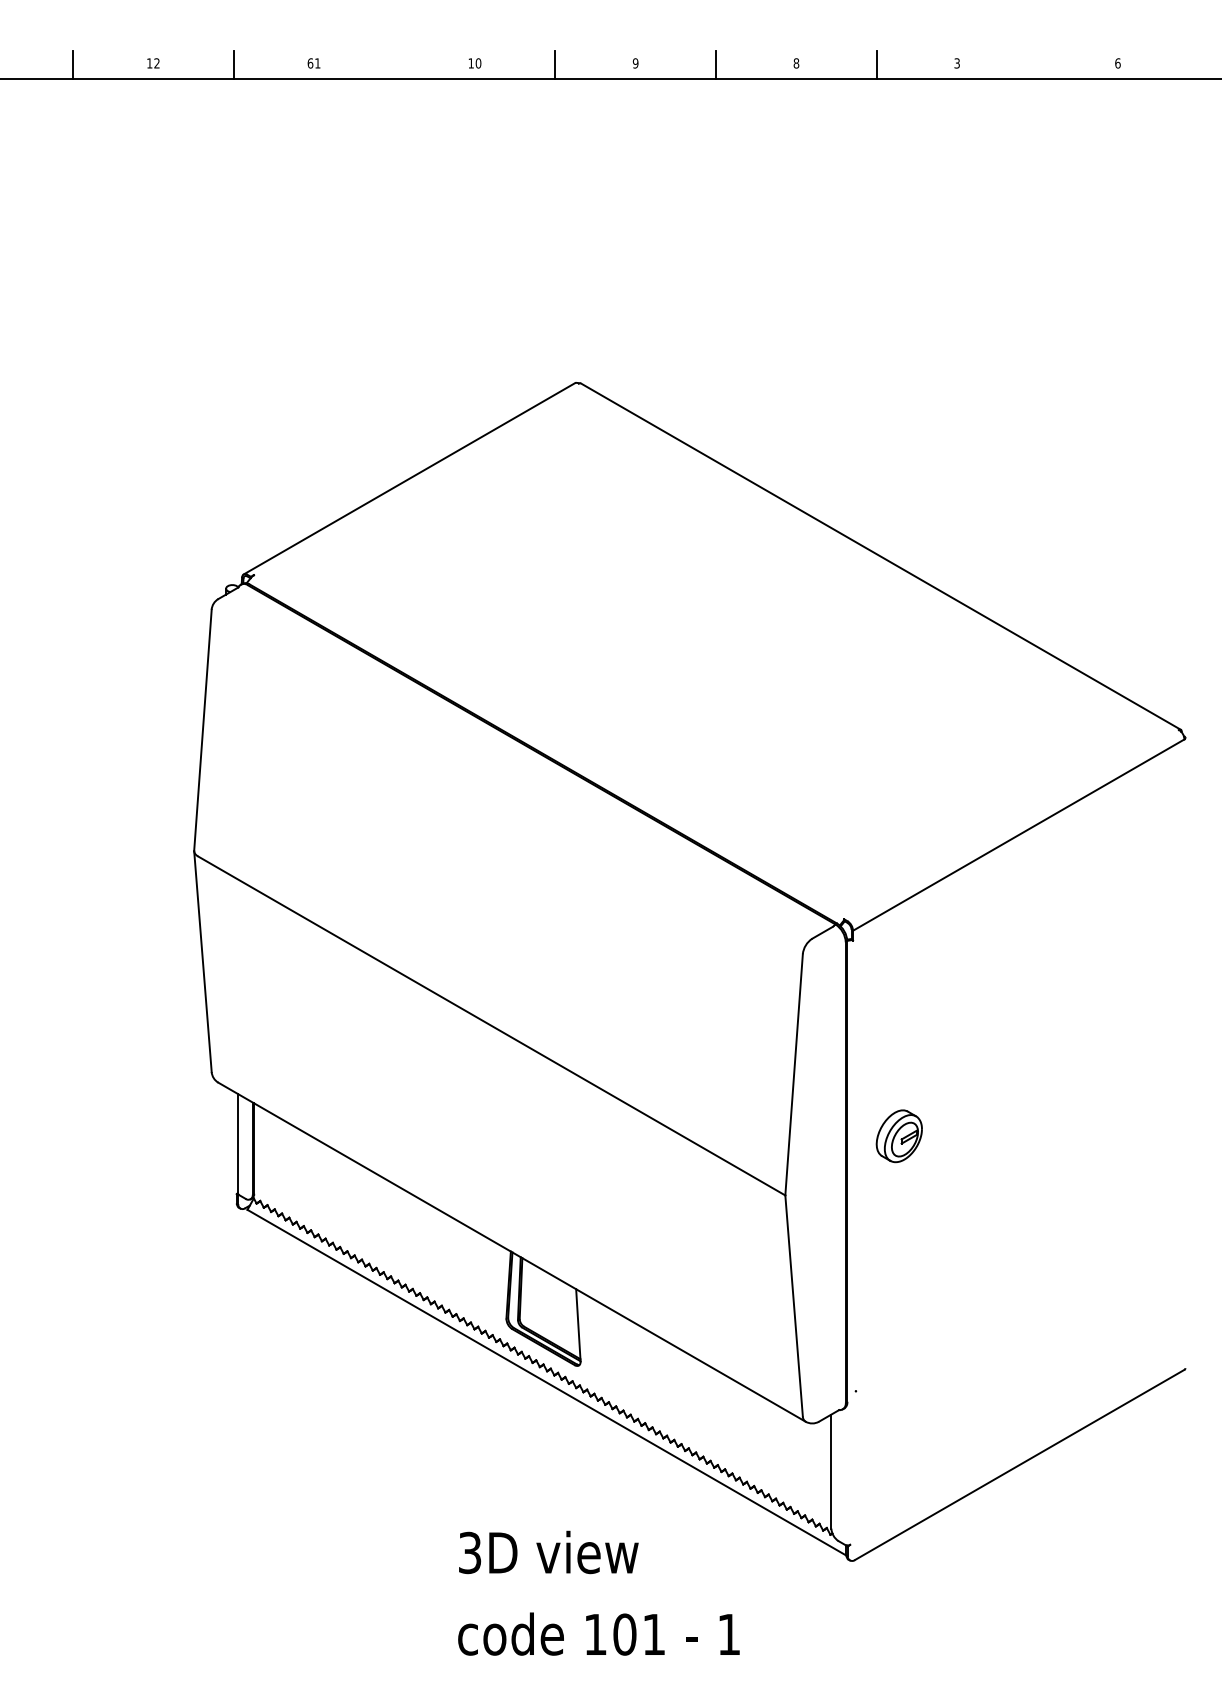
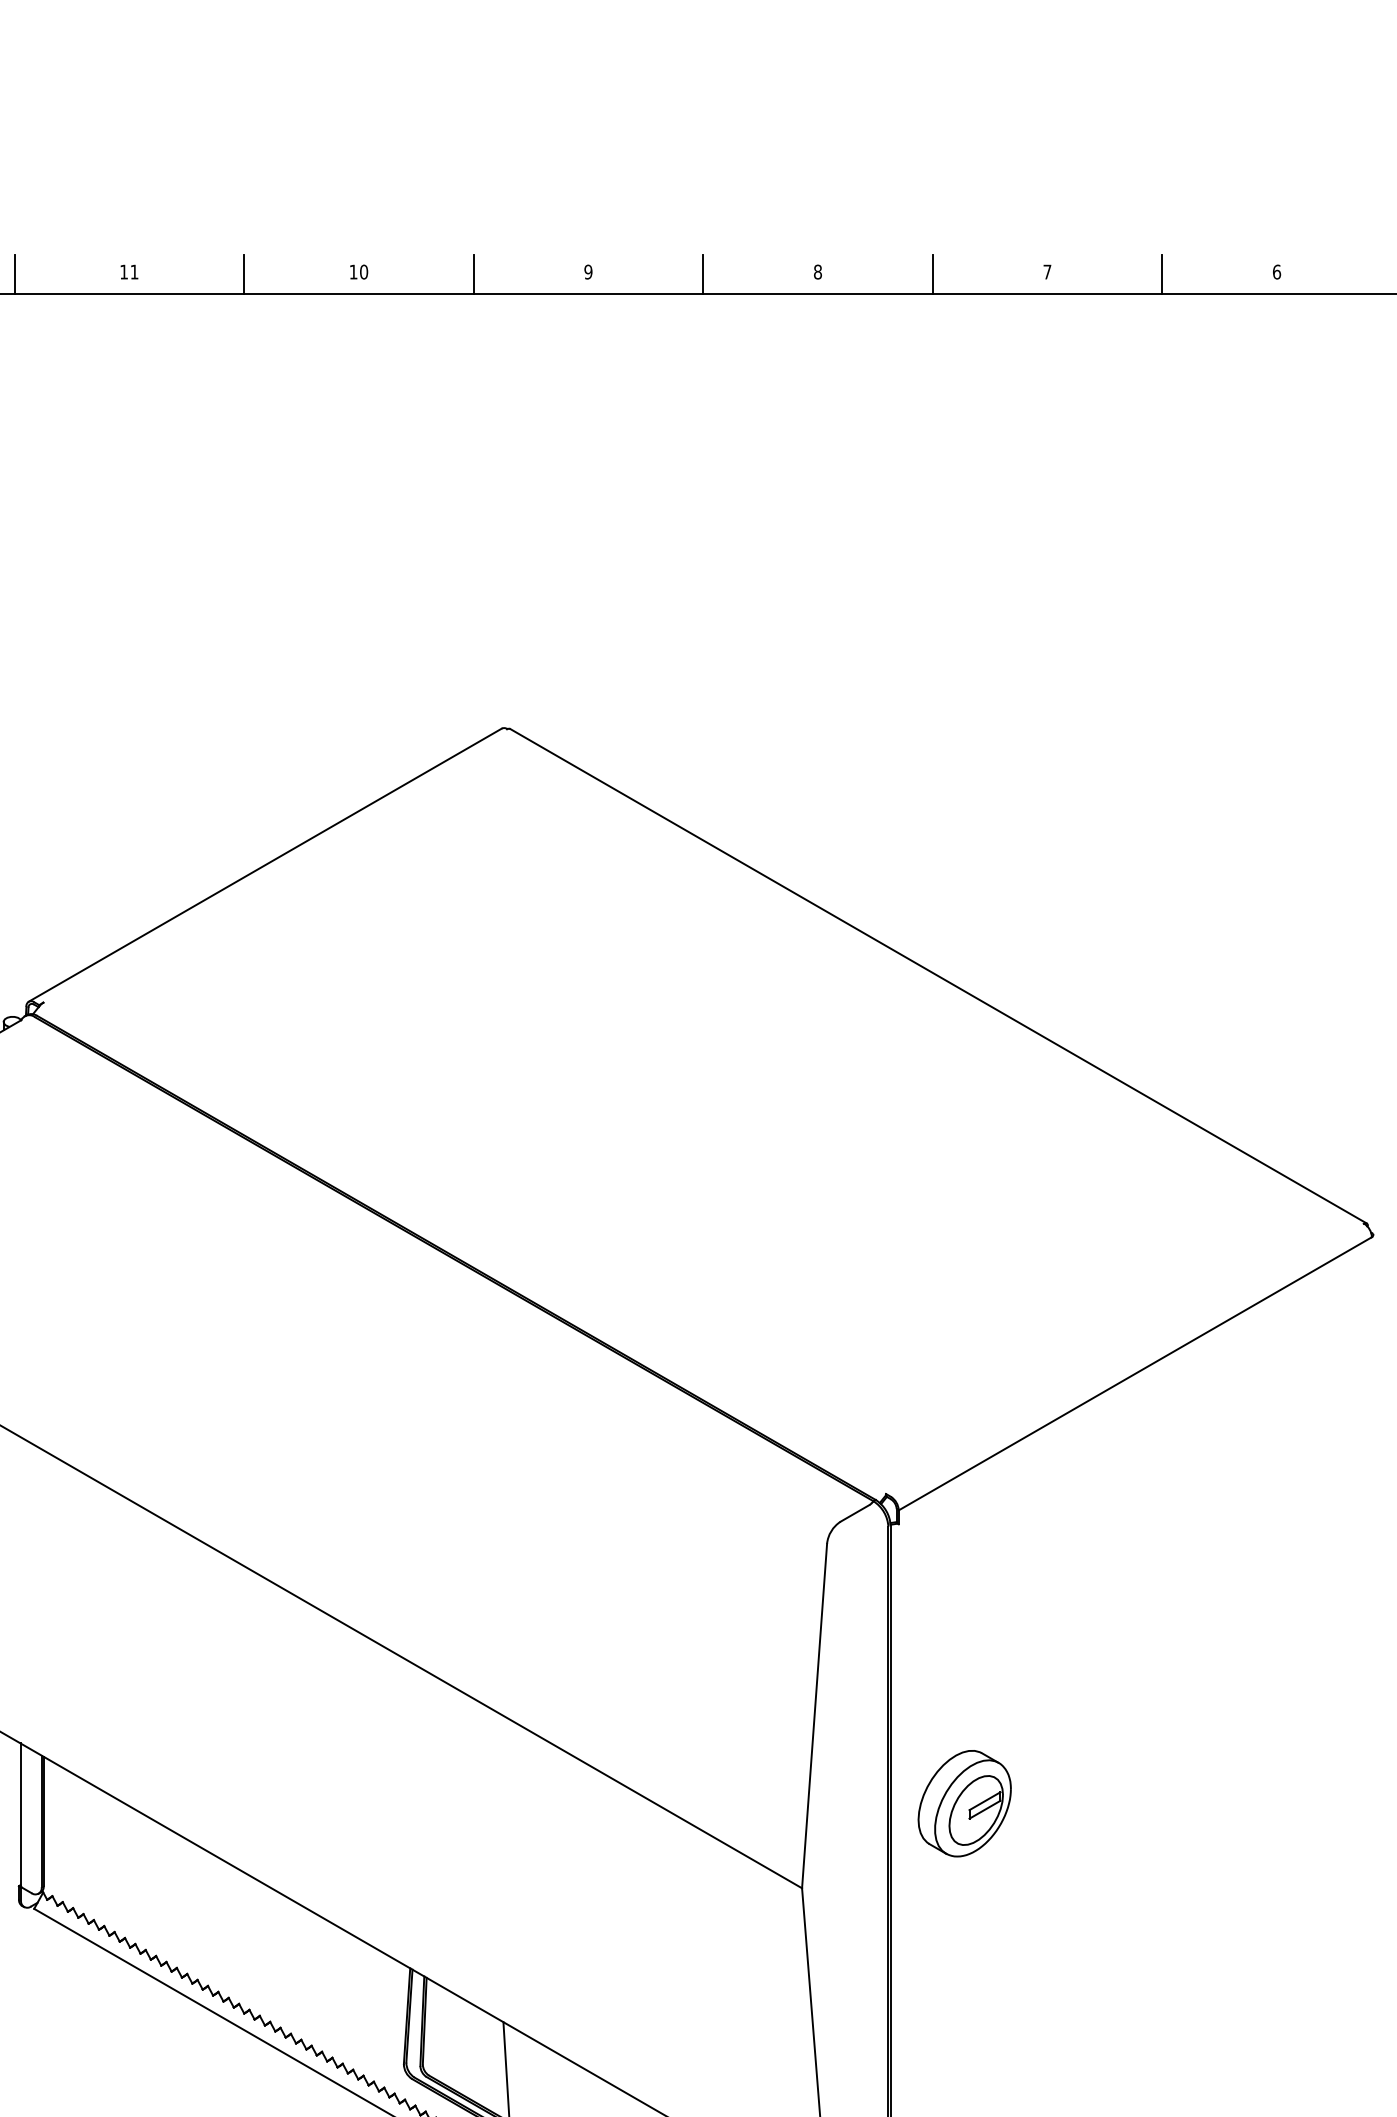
text: (310, 63) -> (124, 272), 61 -> 11
text: (956, 63) -> (1046, 272), 3 -> 7
line: (394, 64) -> (244, 273), added
line: (1037, 64) -> (1162, 273), added
part: (899, 1136) -> (965, 1804), size x1.43

